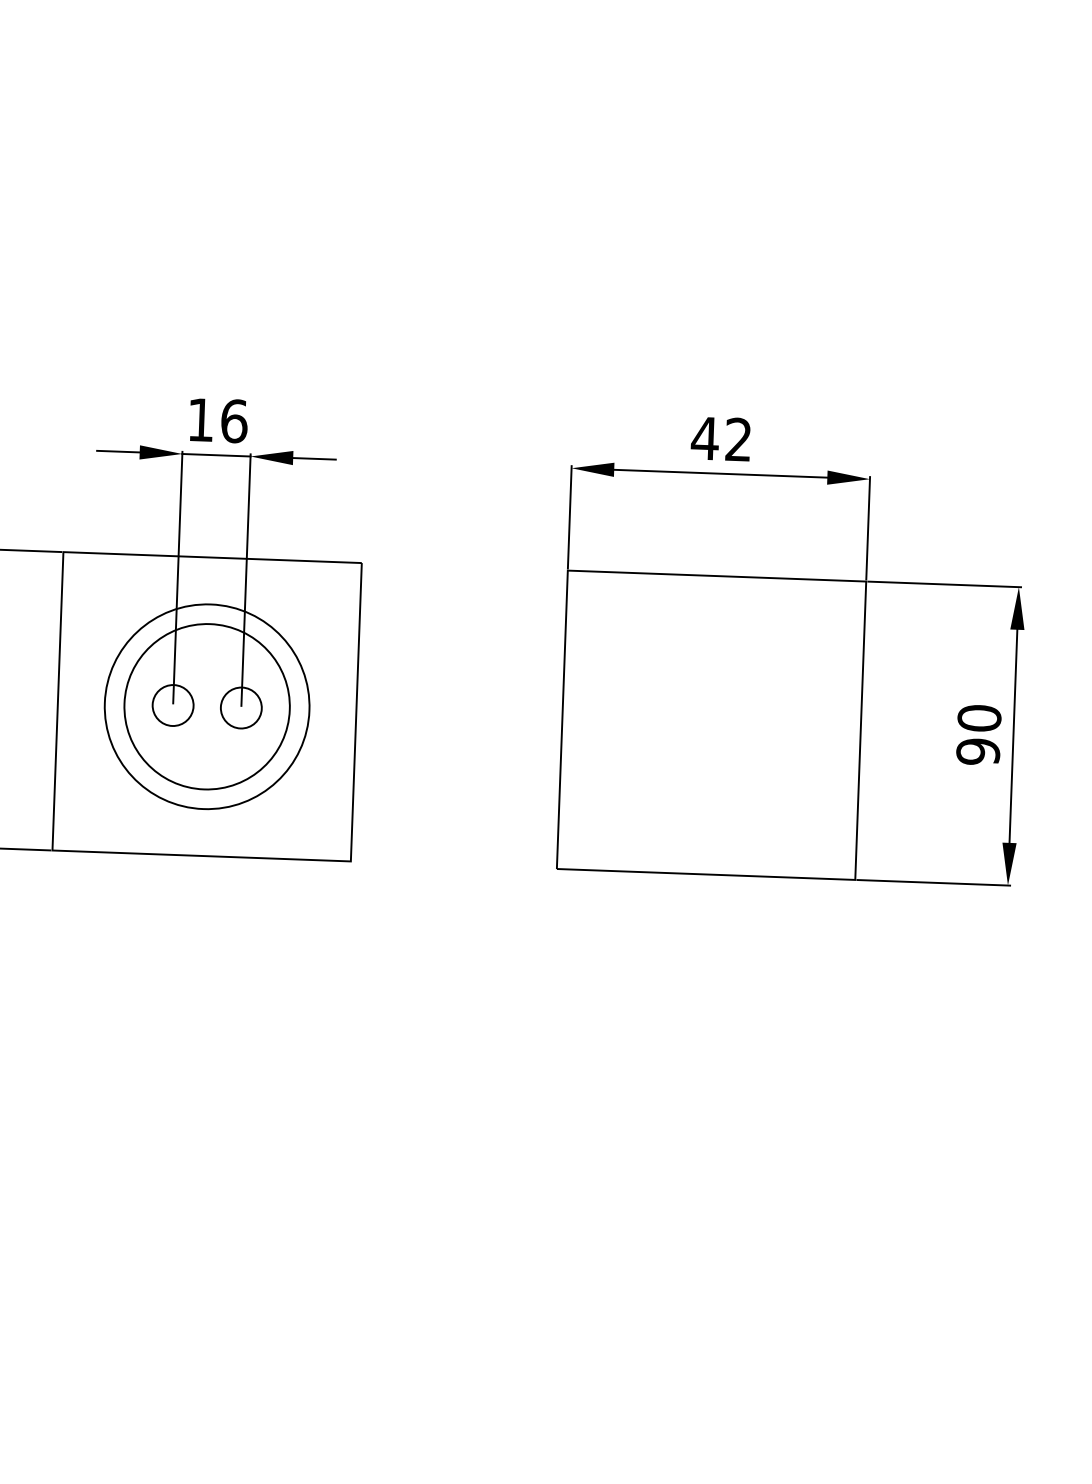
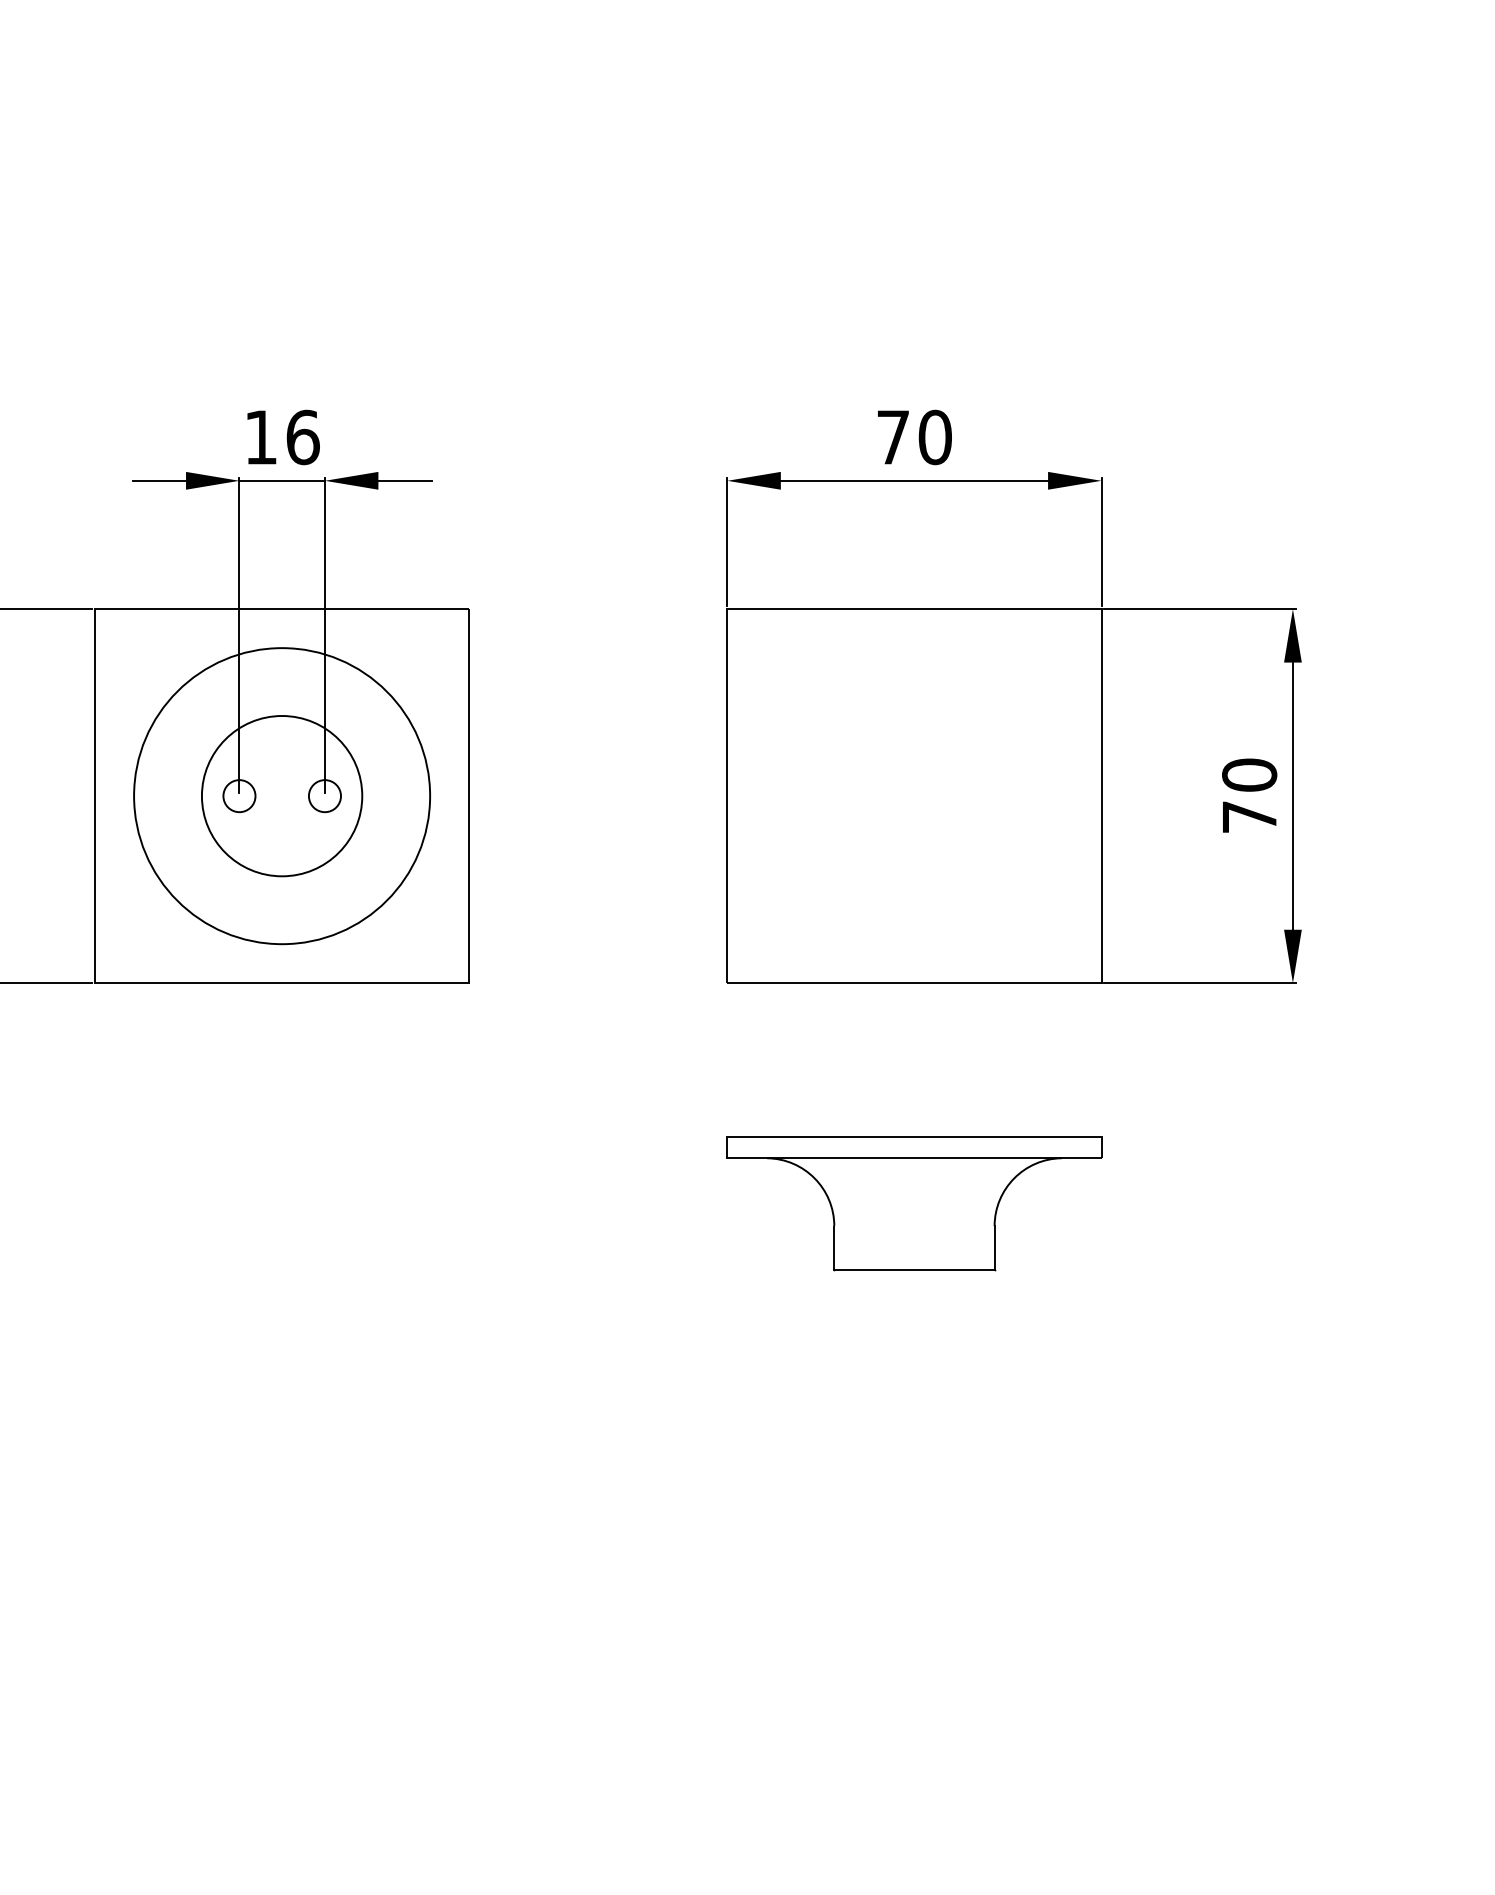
text: (721, 439) -> (913, 437), 42 -> 70
circle: (173, 705) -> (239, 796), size x0.62
circle: (206, 707) -> (281, 796), size x0.62
circle: (207, 707) -> (282, 796), size x1.43
circle: (240, 708) -> (324, 796), size x0.62
text: (978, 751) -> (1249, 816), 90 -> 70
part: (699, 1050) -> (914, 1203), added

